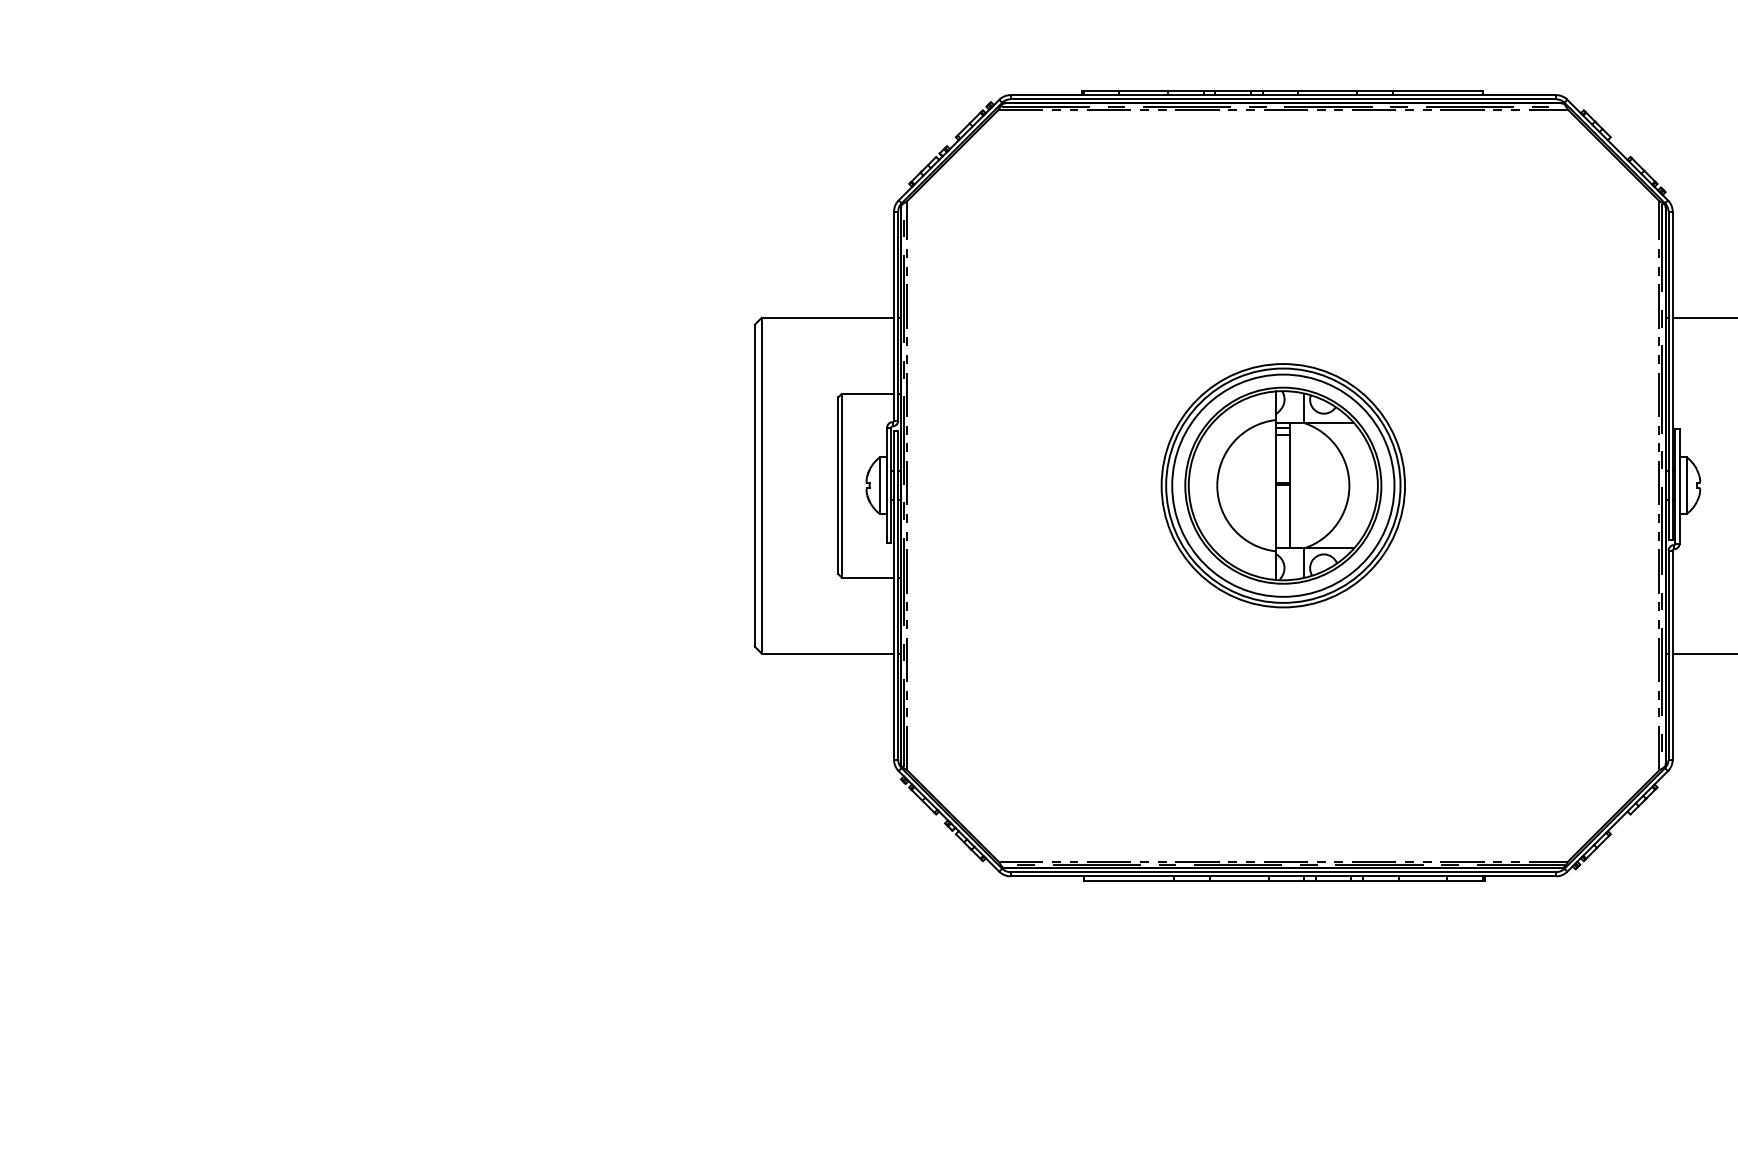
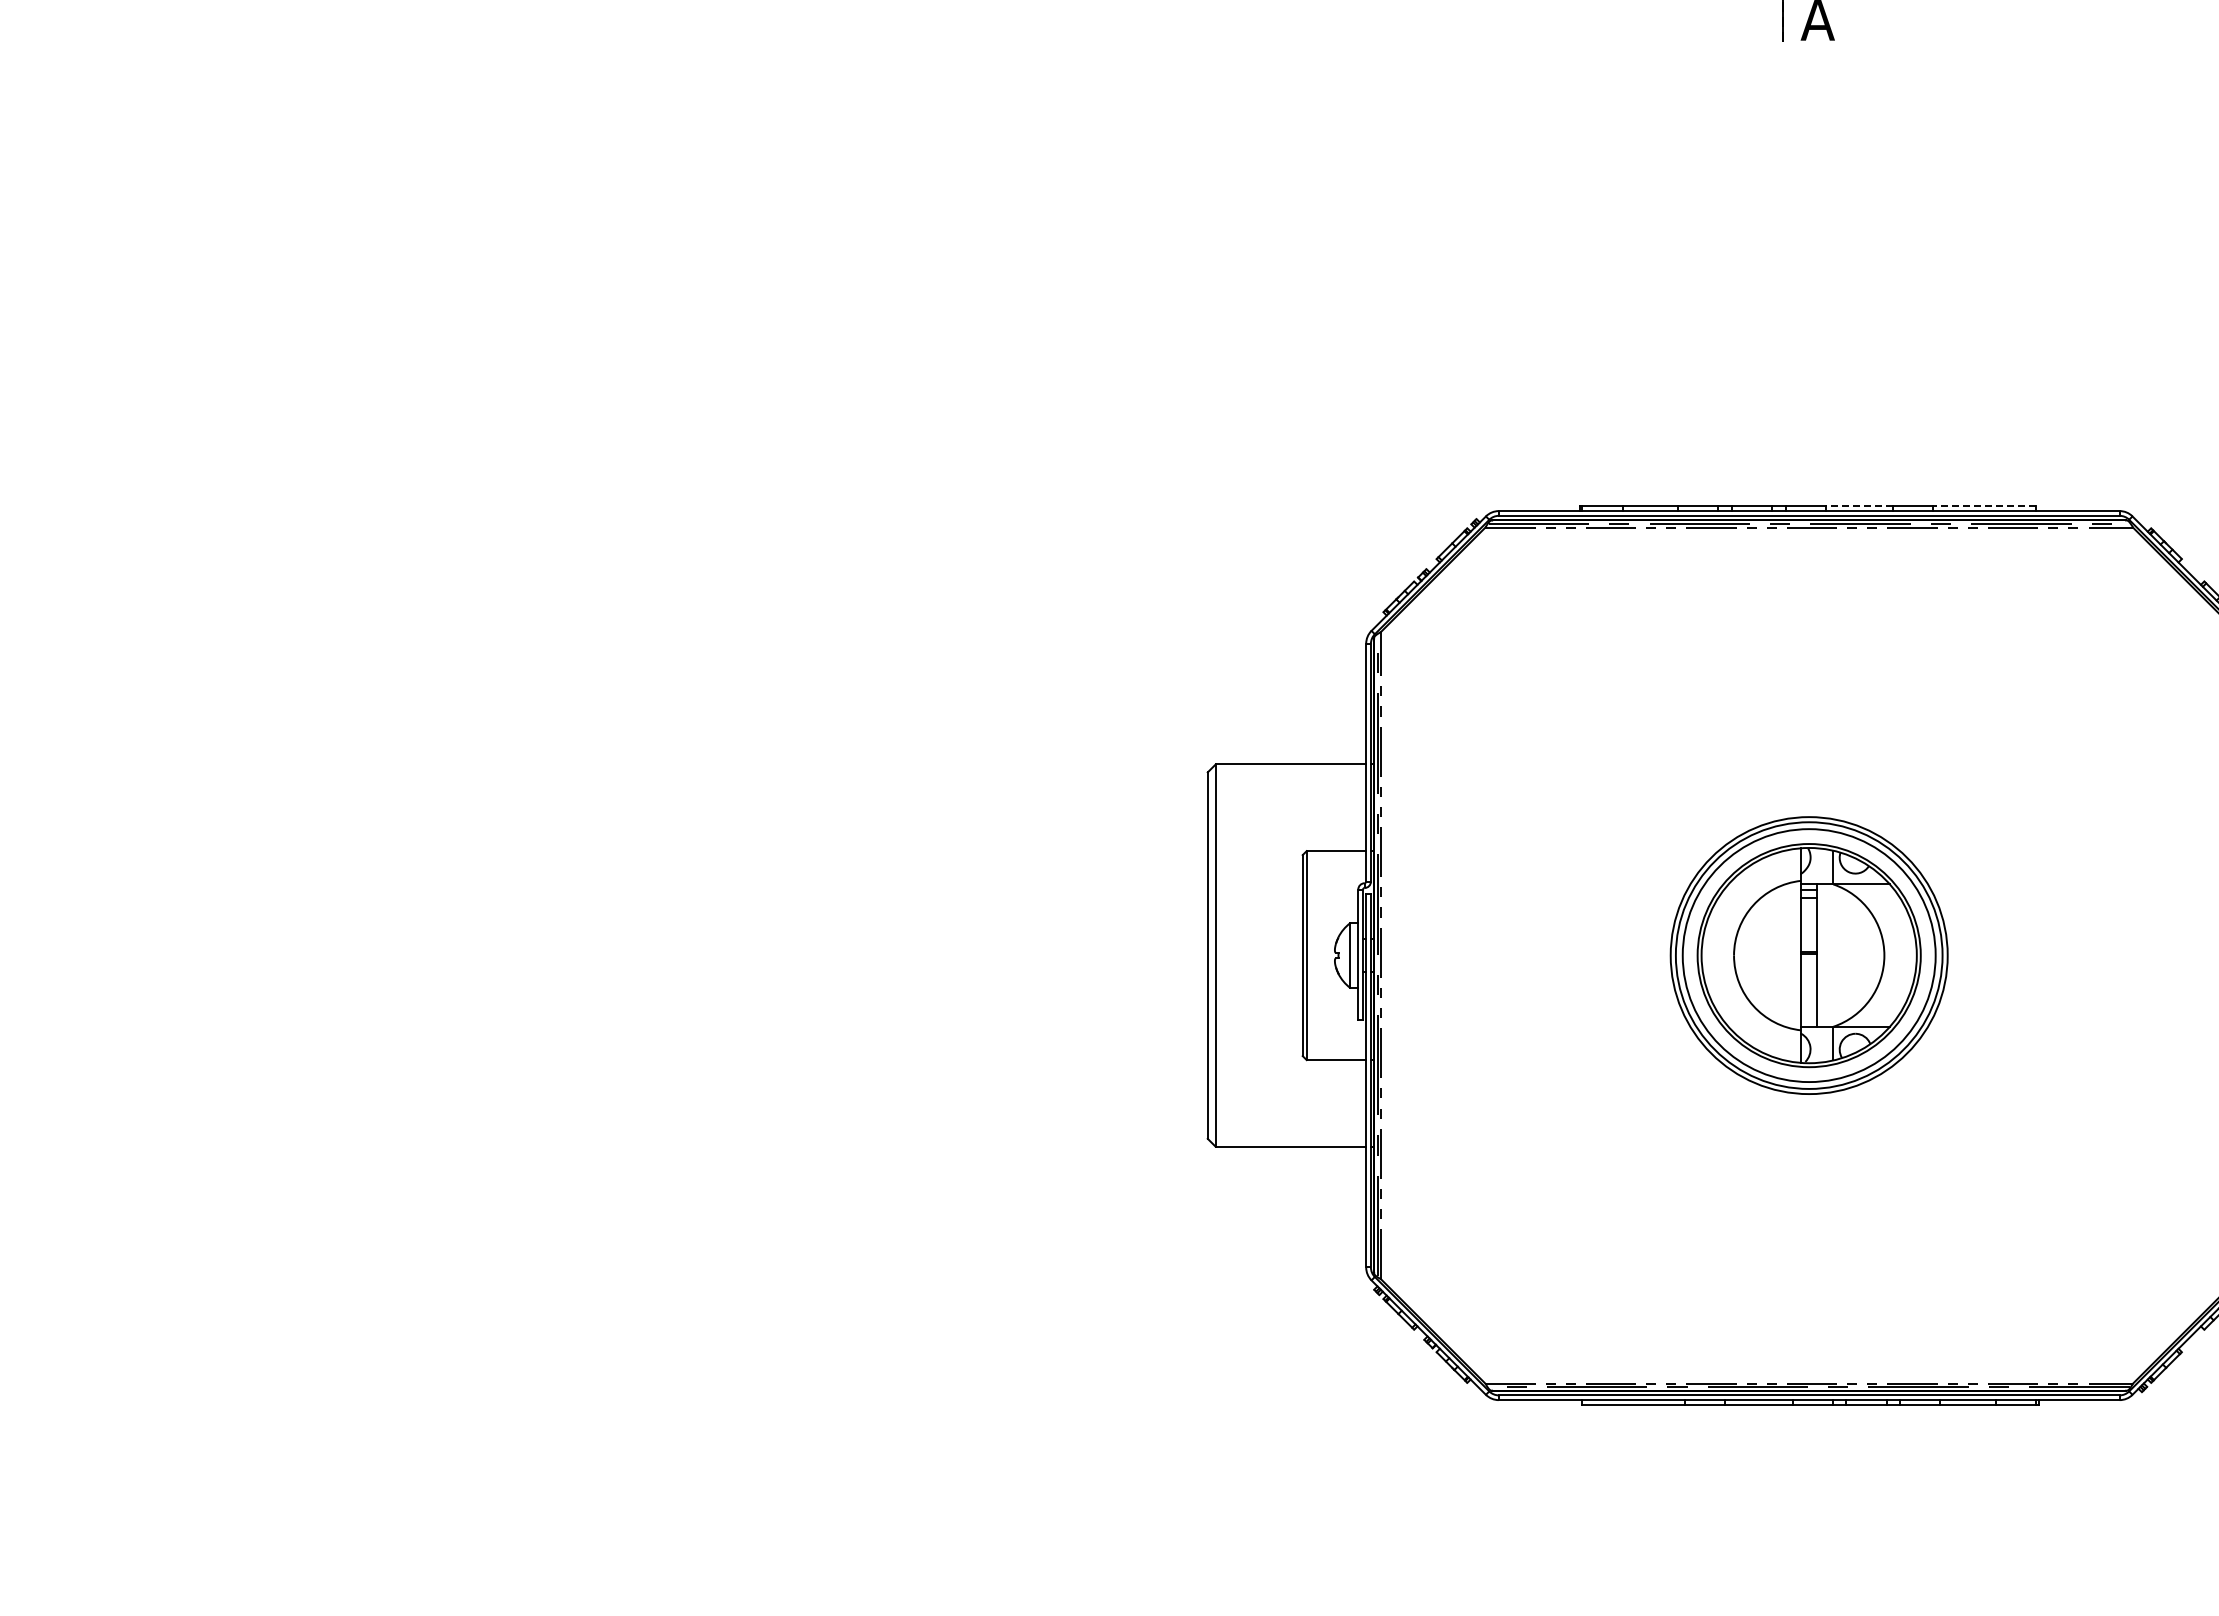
line: (1327, 91) -> (1859, 506), solid -> dashed
line: (1437, 91) -> (1984, 506), solid -> dashed

